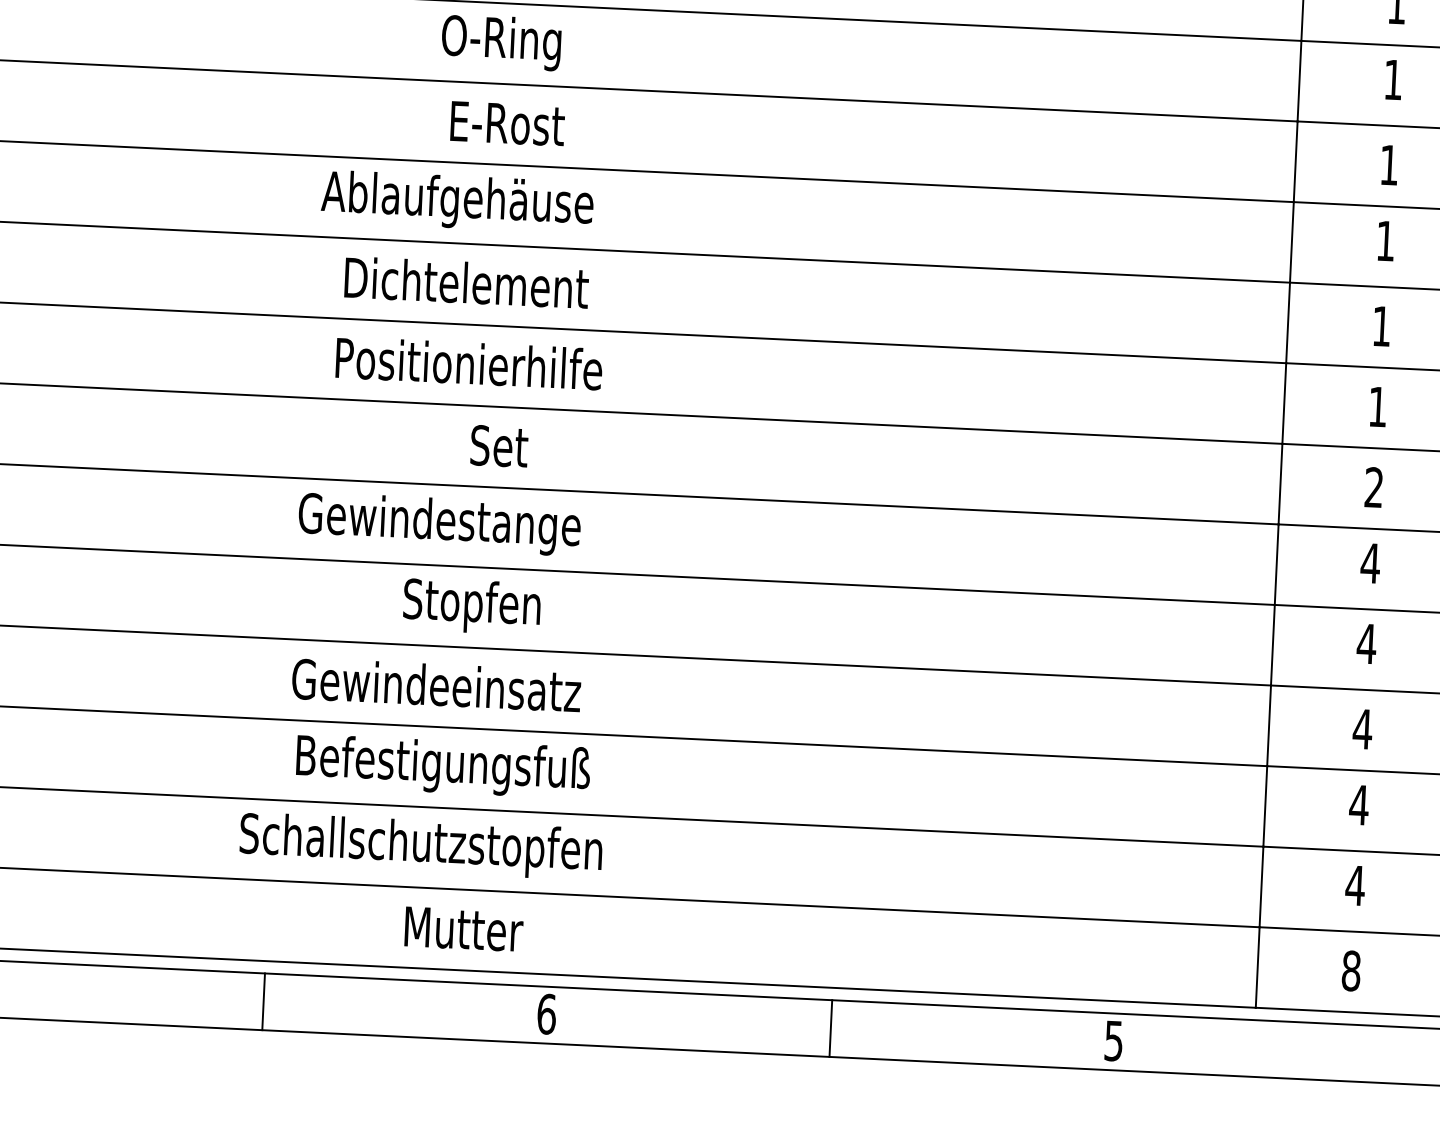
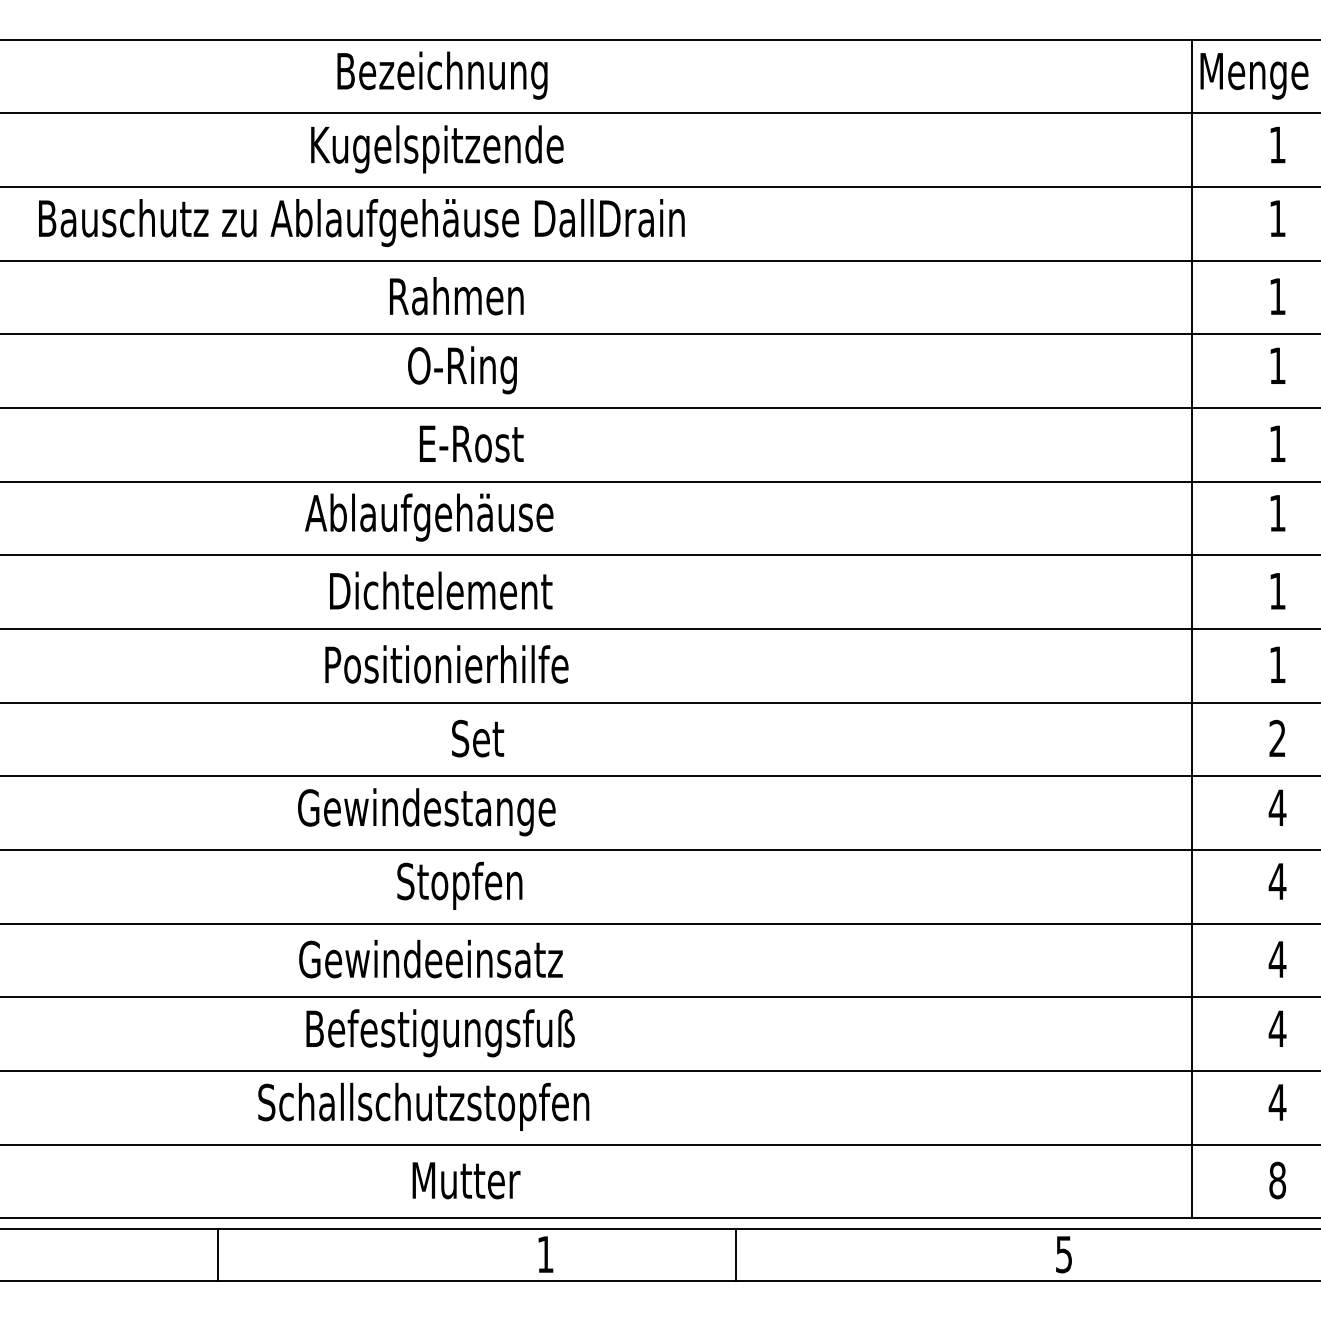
line: (263, 1001) -> (217, 1255), moved
text: (546, 1014) -> (545, 1254), 6 -> 1
line: (831, 1028) -> (736, 1255), moved

